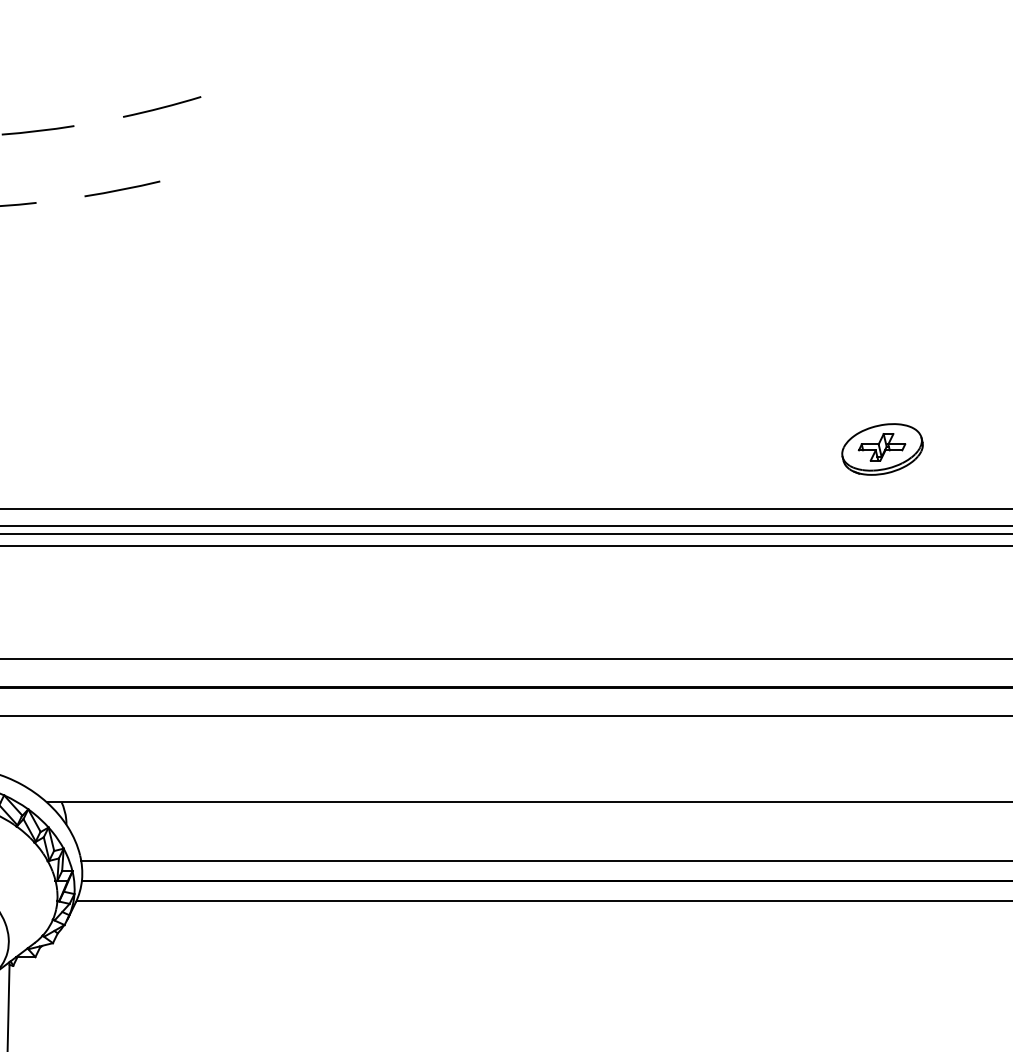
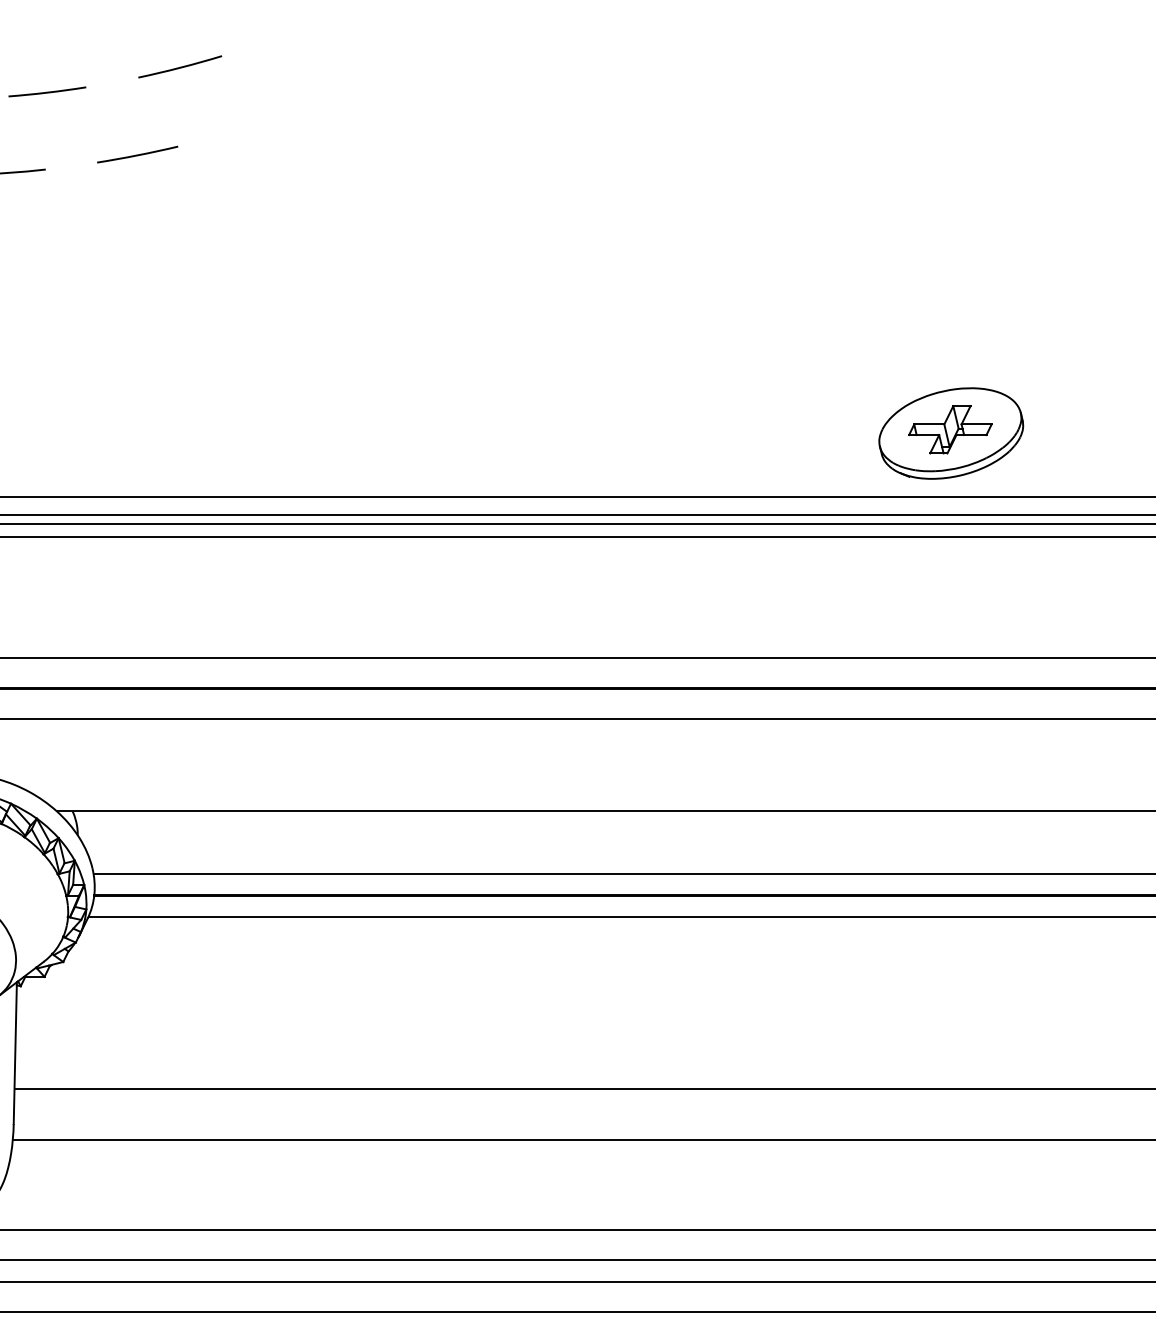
part: (882, 449) -> (951, 433), size x1.67

